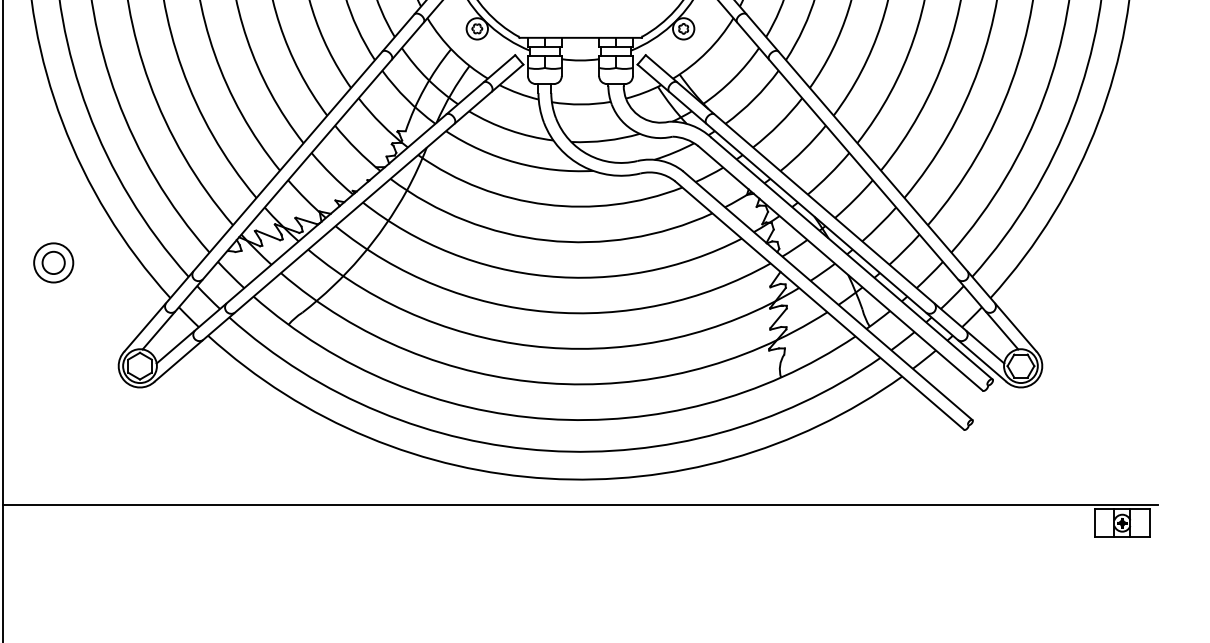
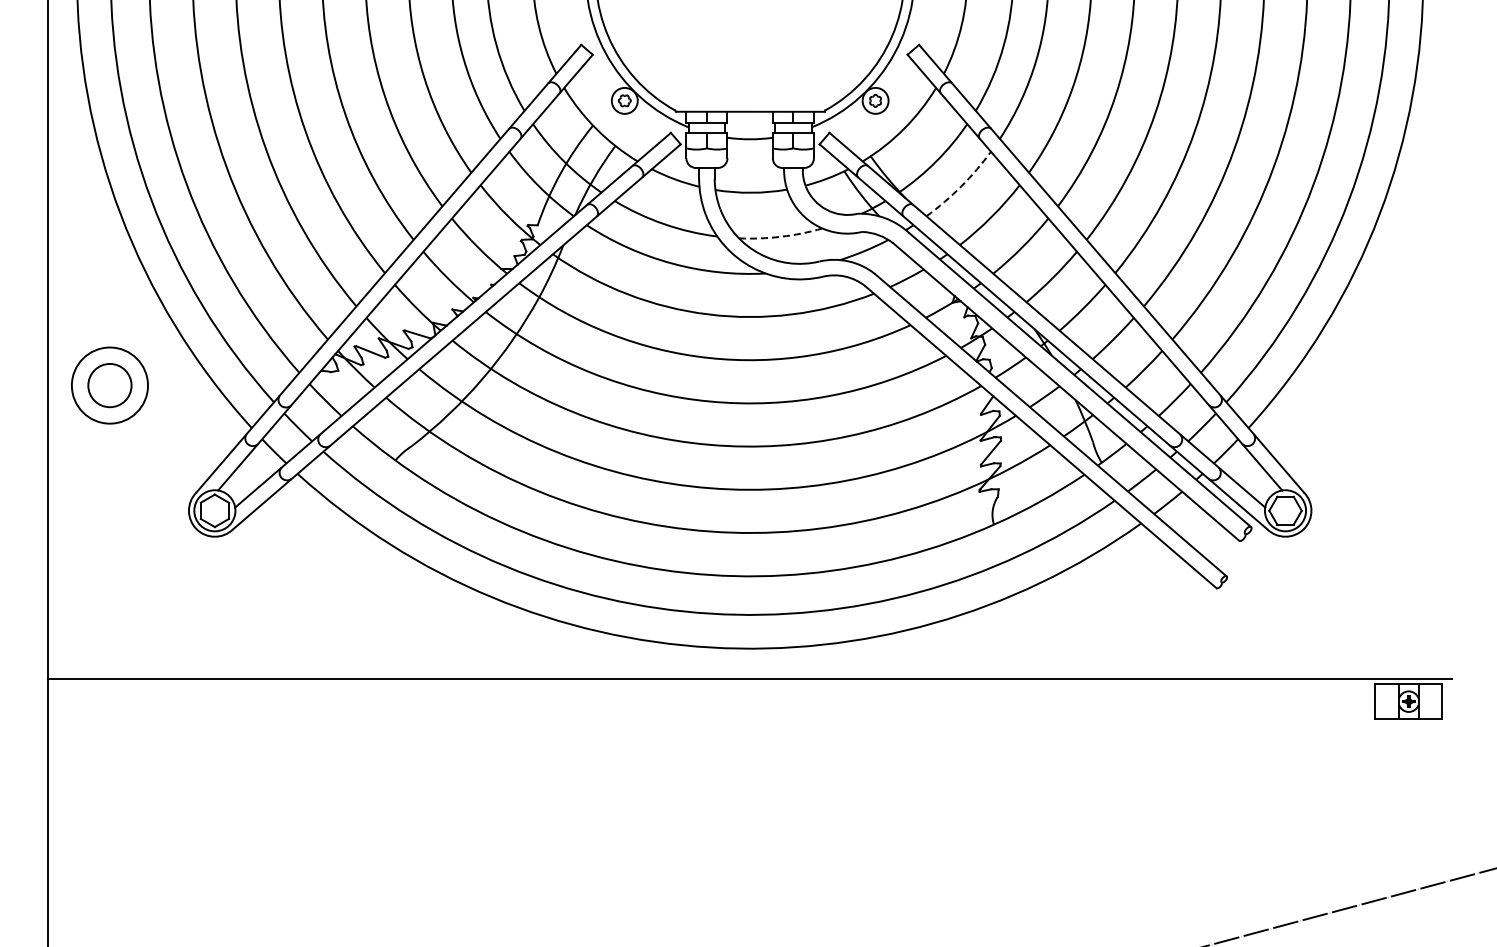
arc: (754, 99) -> (961, 186), solid -> dashed
arc: (606, 140) -> (781, 236), solid -> dashed
part: (53, 262) -> (109, 384), size x1.6

